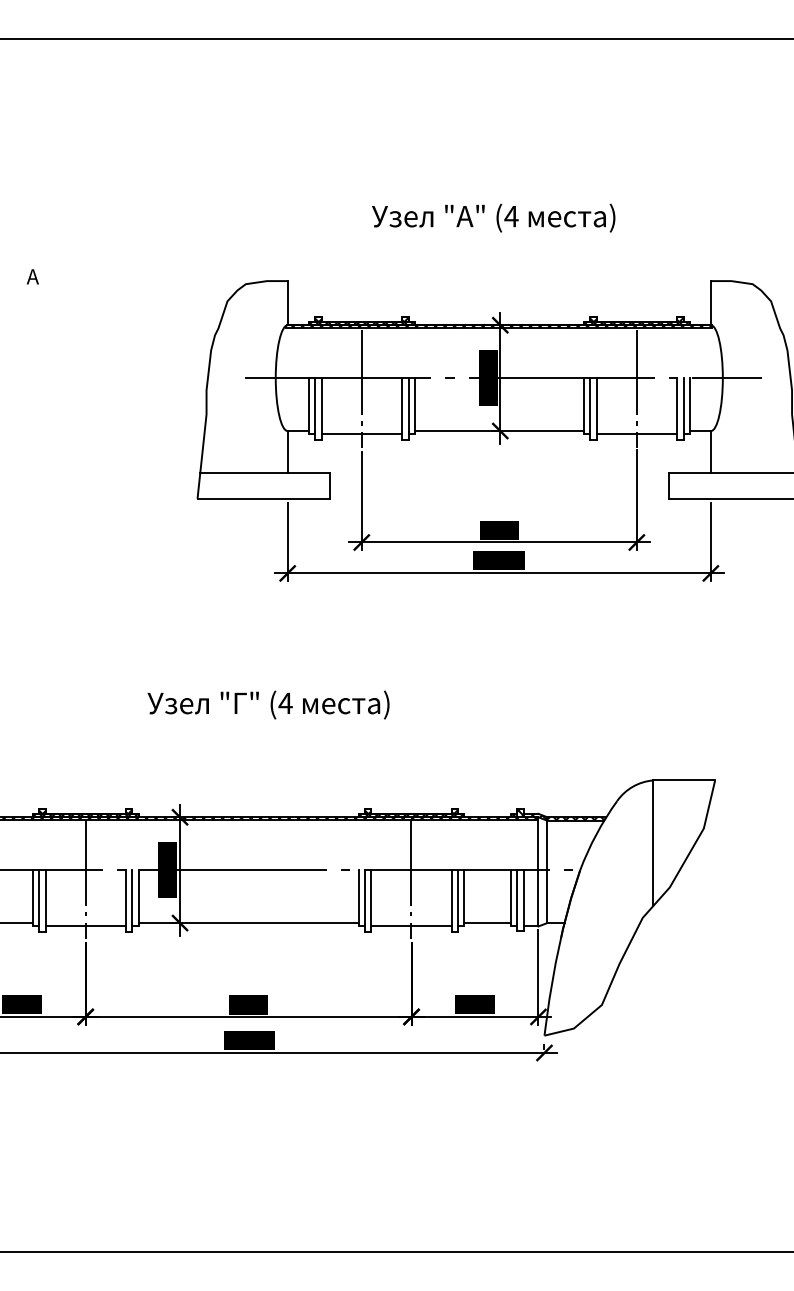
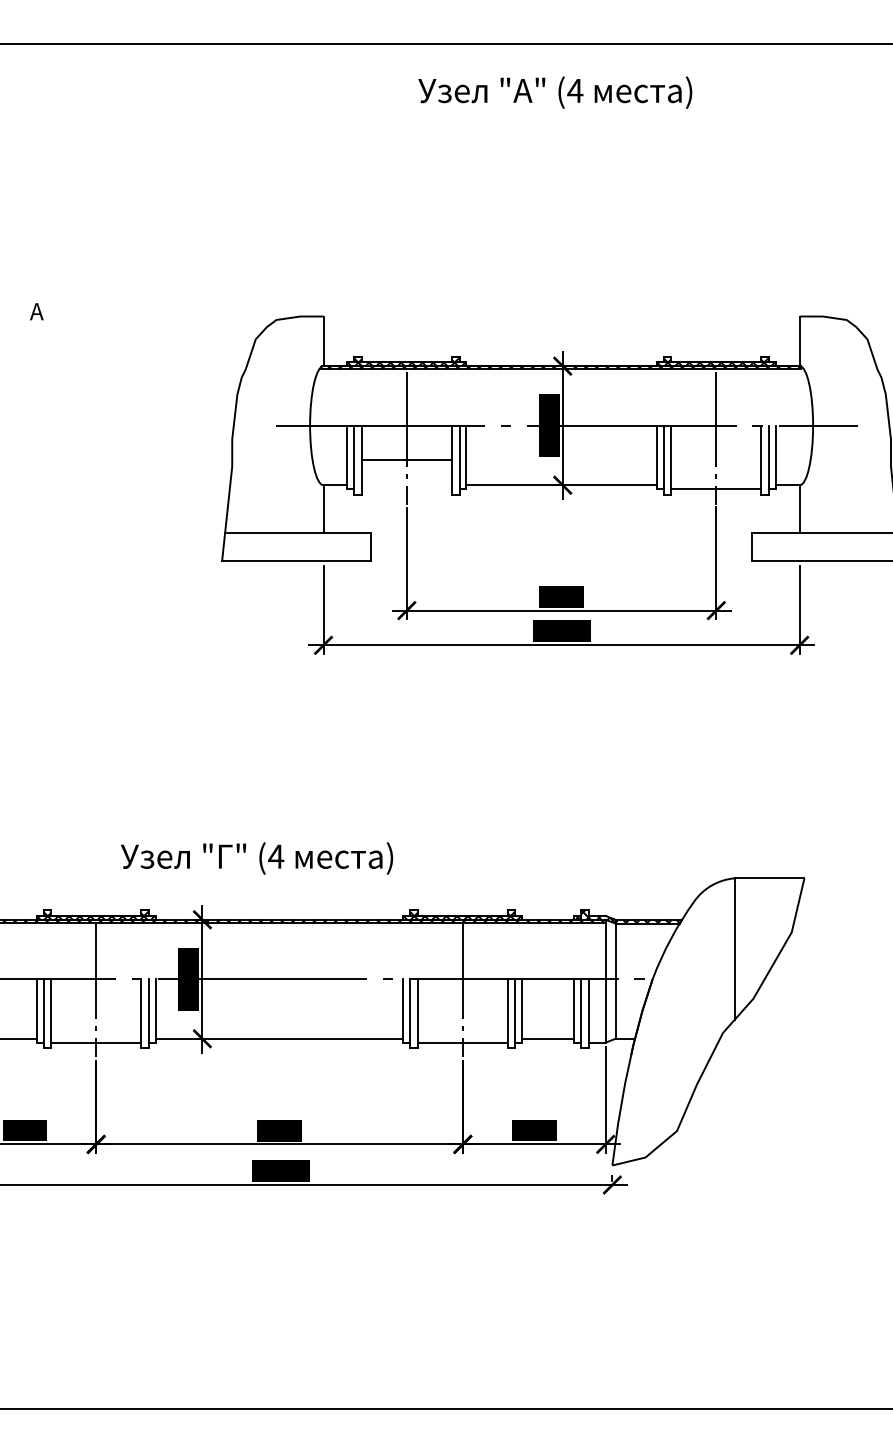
text: (493, 217) -> (555, 92), moved
line: (361, 434) -> (406, 460), moved
text: (269, 705) -> (257, 858), moved

